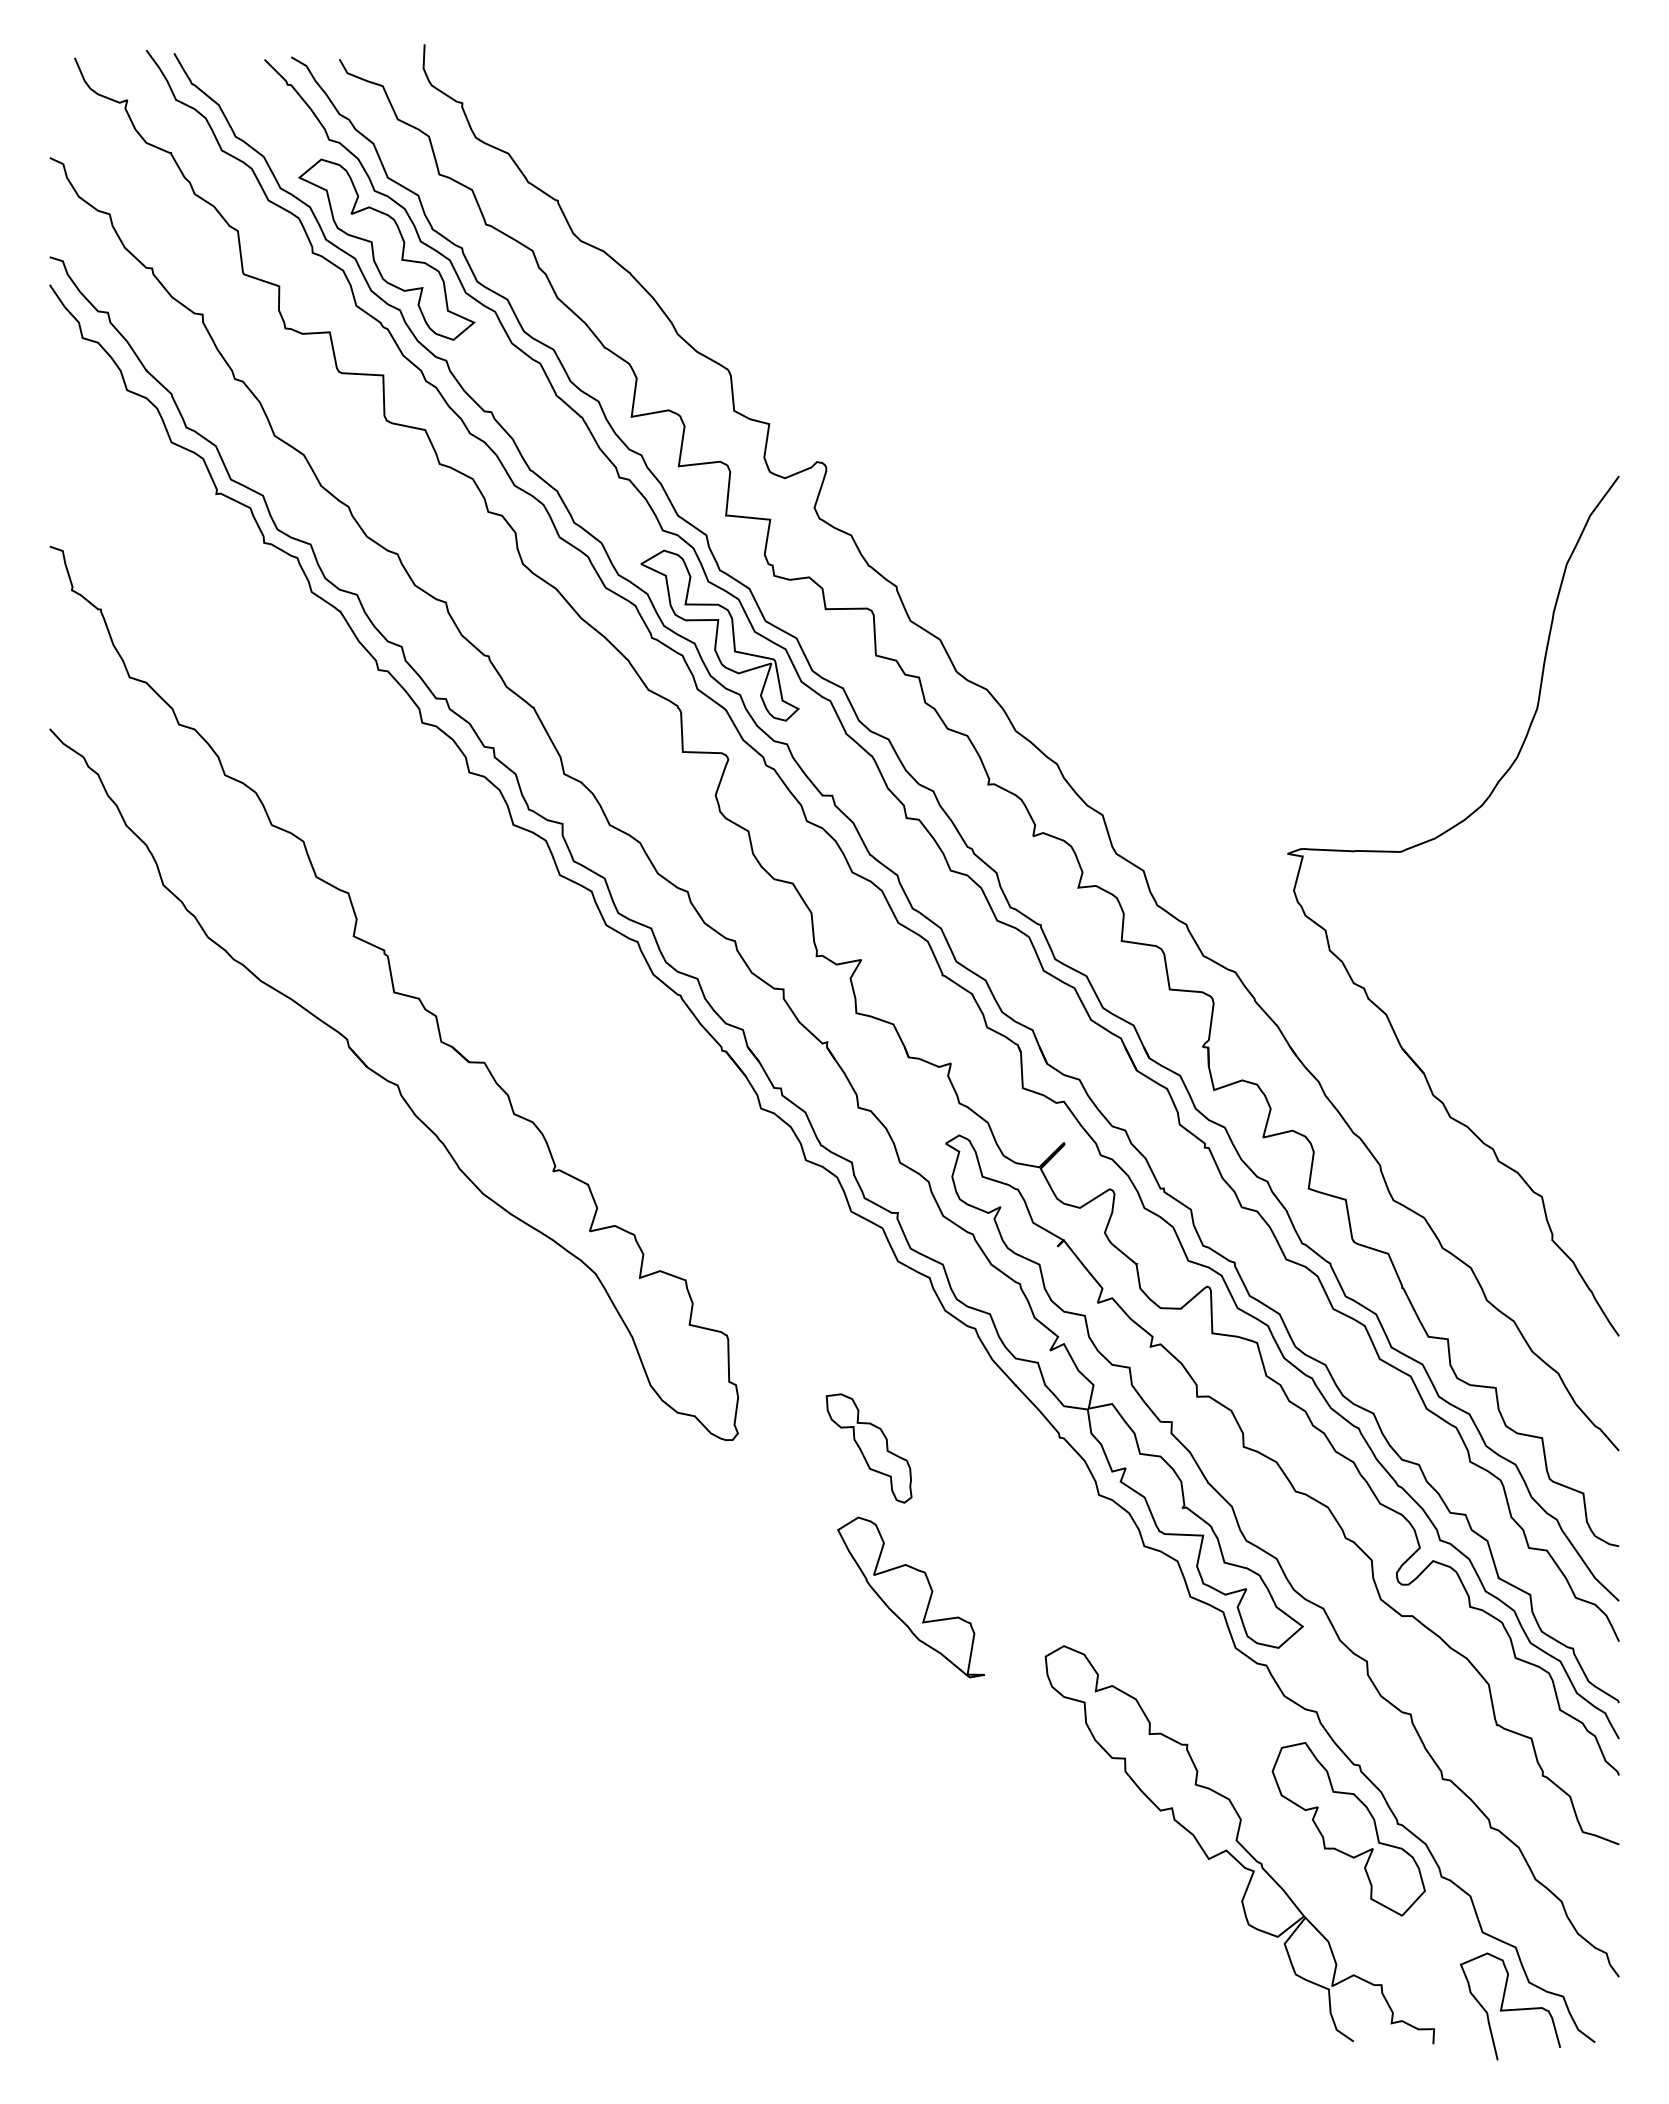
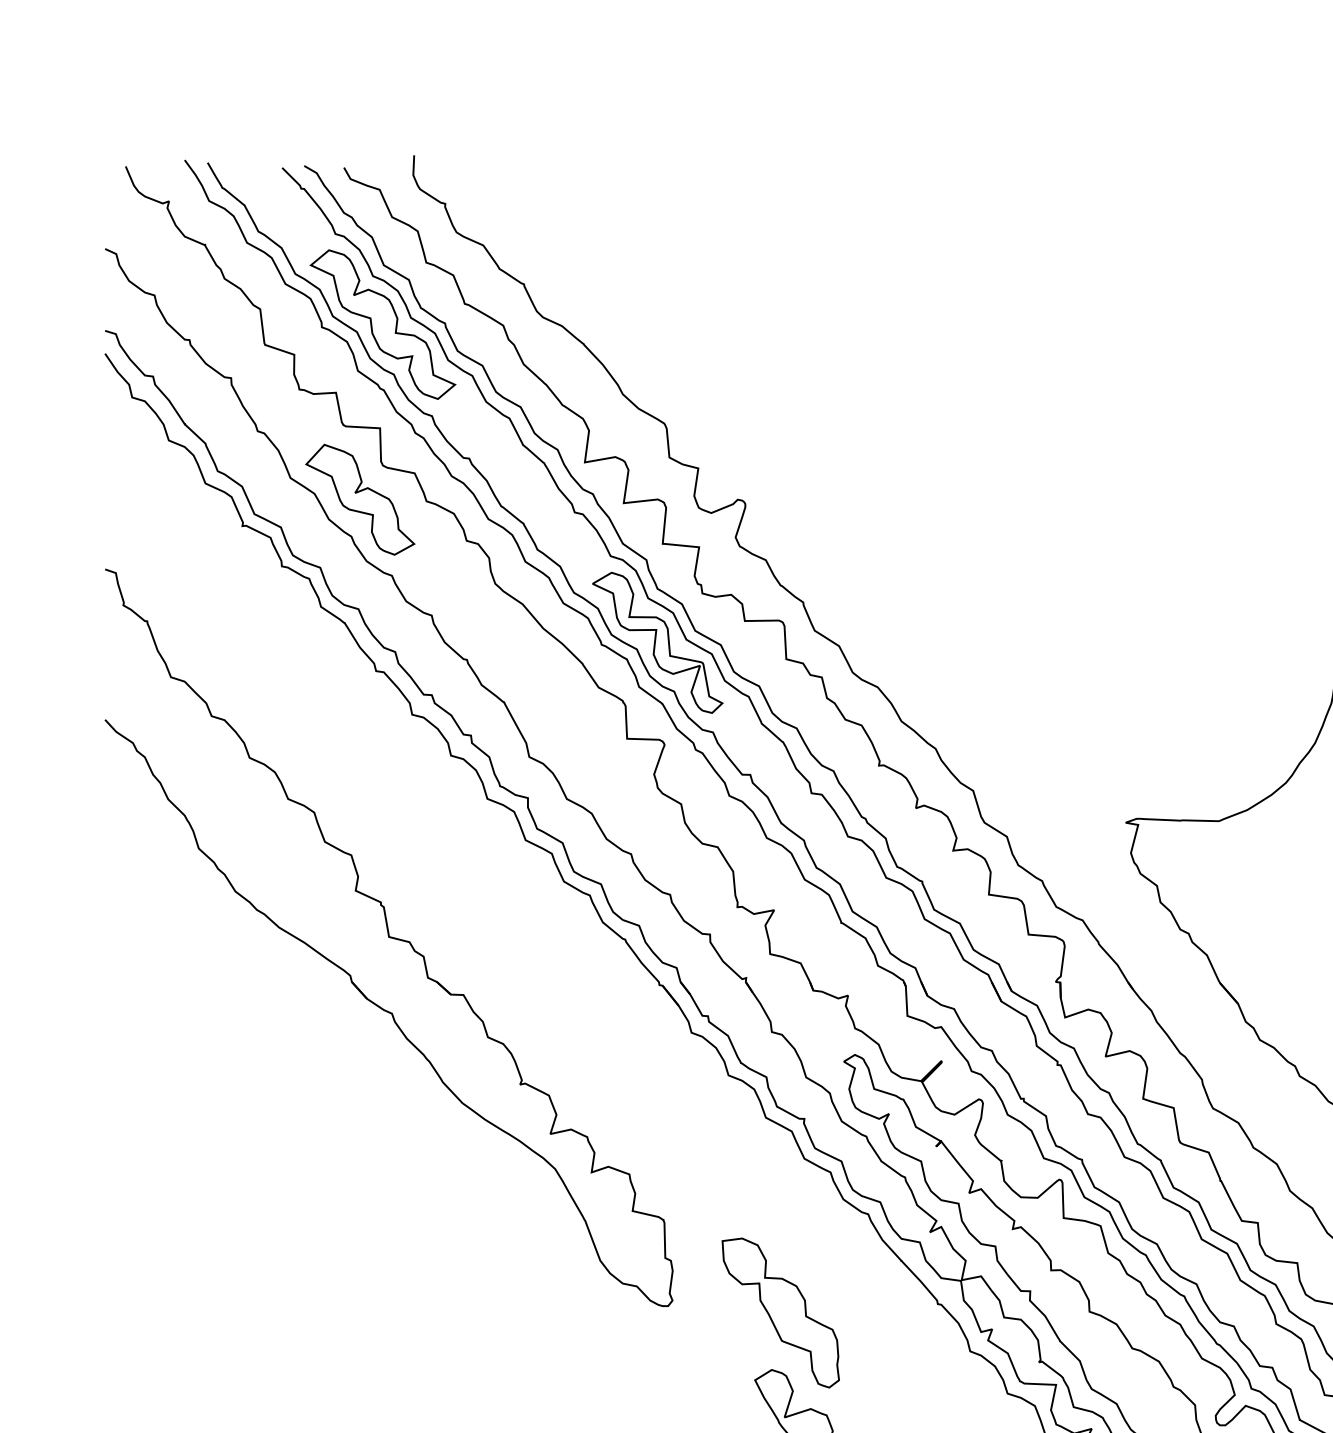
part: (358, 461) -> (359, 499), added
part: (868, 1448) -> (780, 1313), size x1.67

